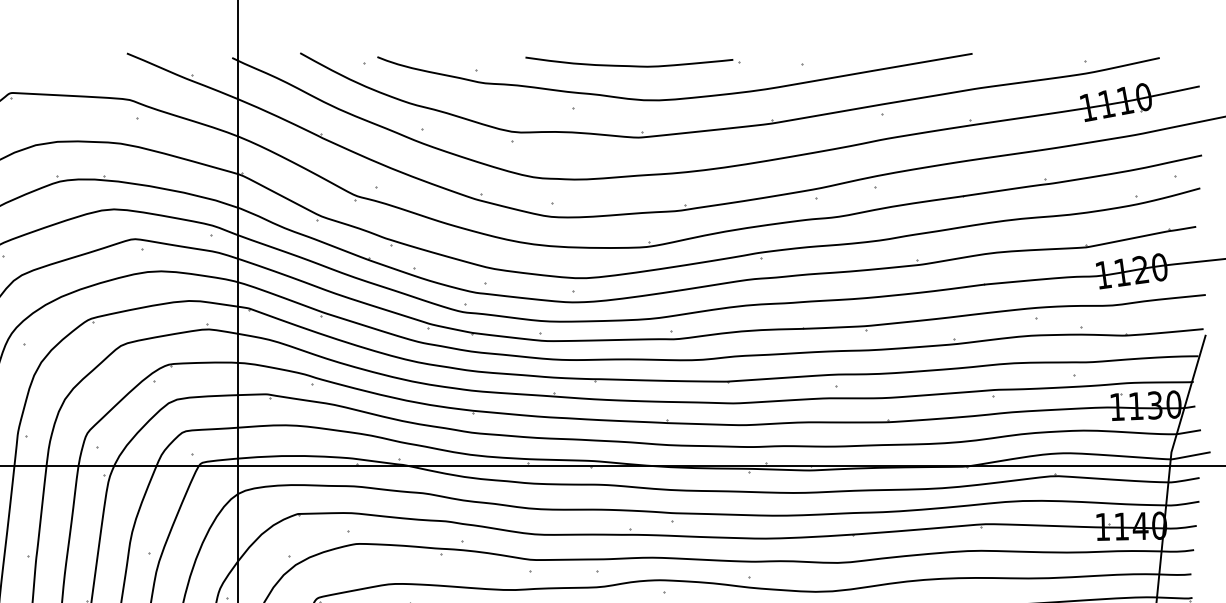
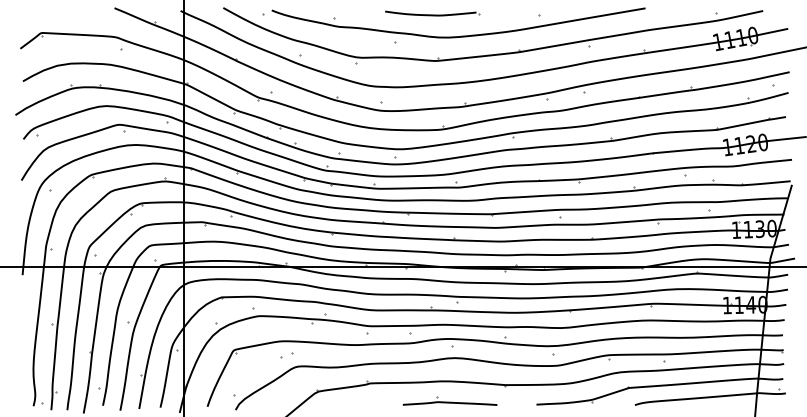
part: (633, 61) -> (432, 13), size x0.7

